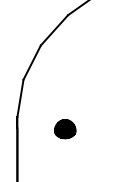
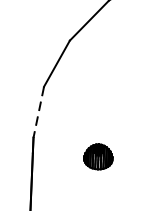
line: (20, 98) -> (38, 112), solid -> dashed

